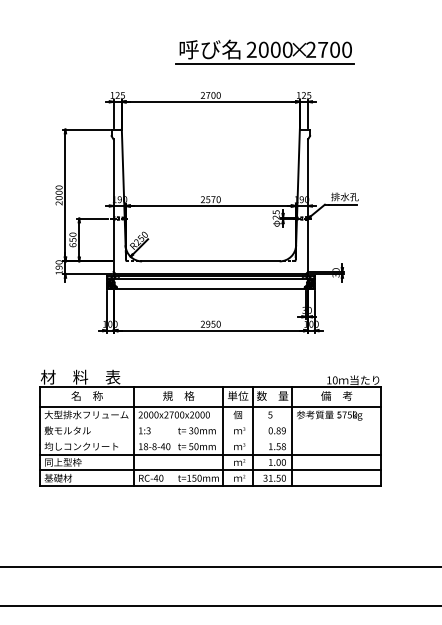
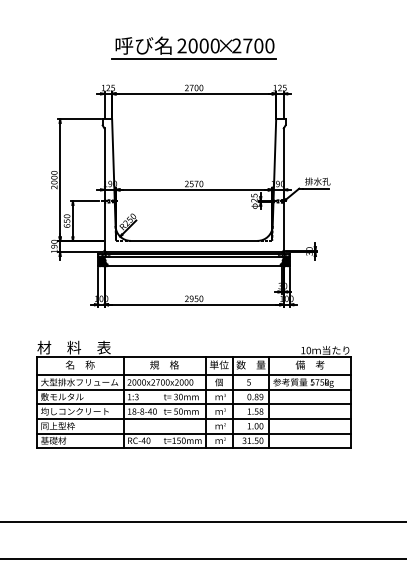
part: (264, 51) -> (193, 47), moved
line: (210, 422) -> (193, 389), added
line: (210, 438) -> (193, 404), added

